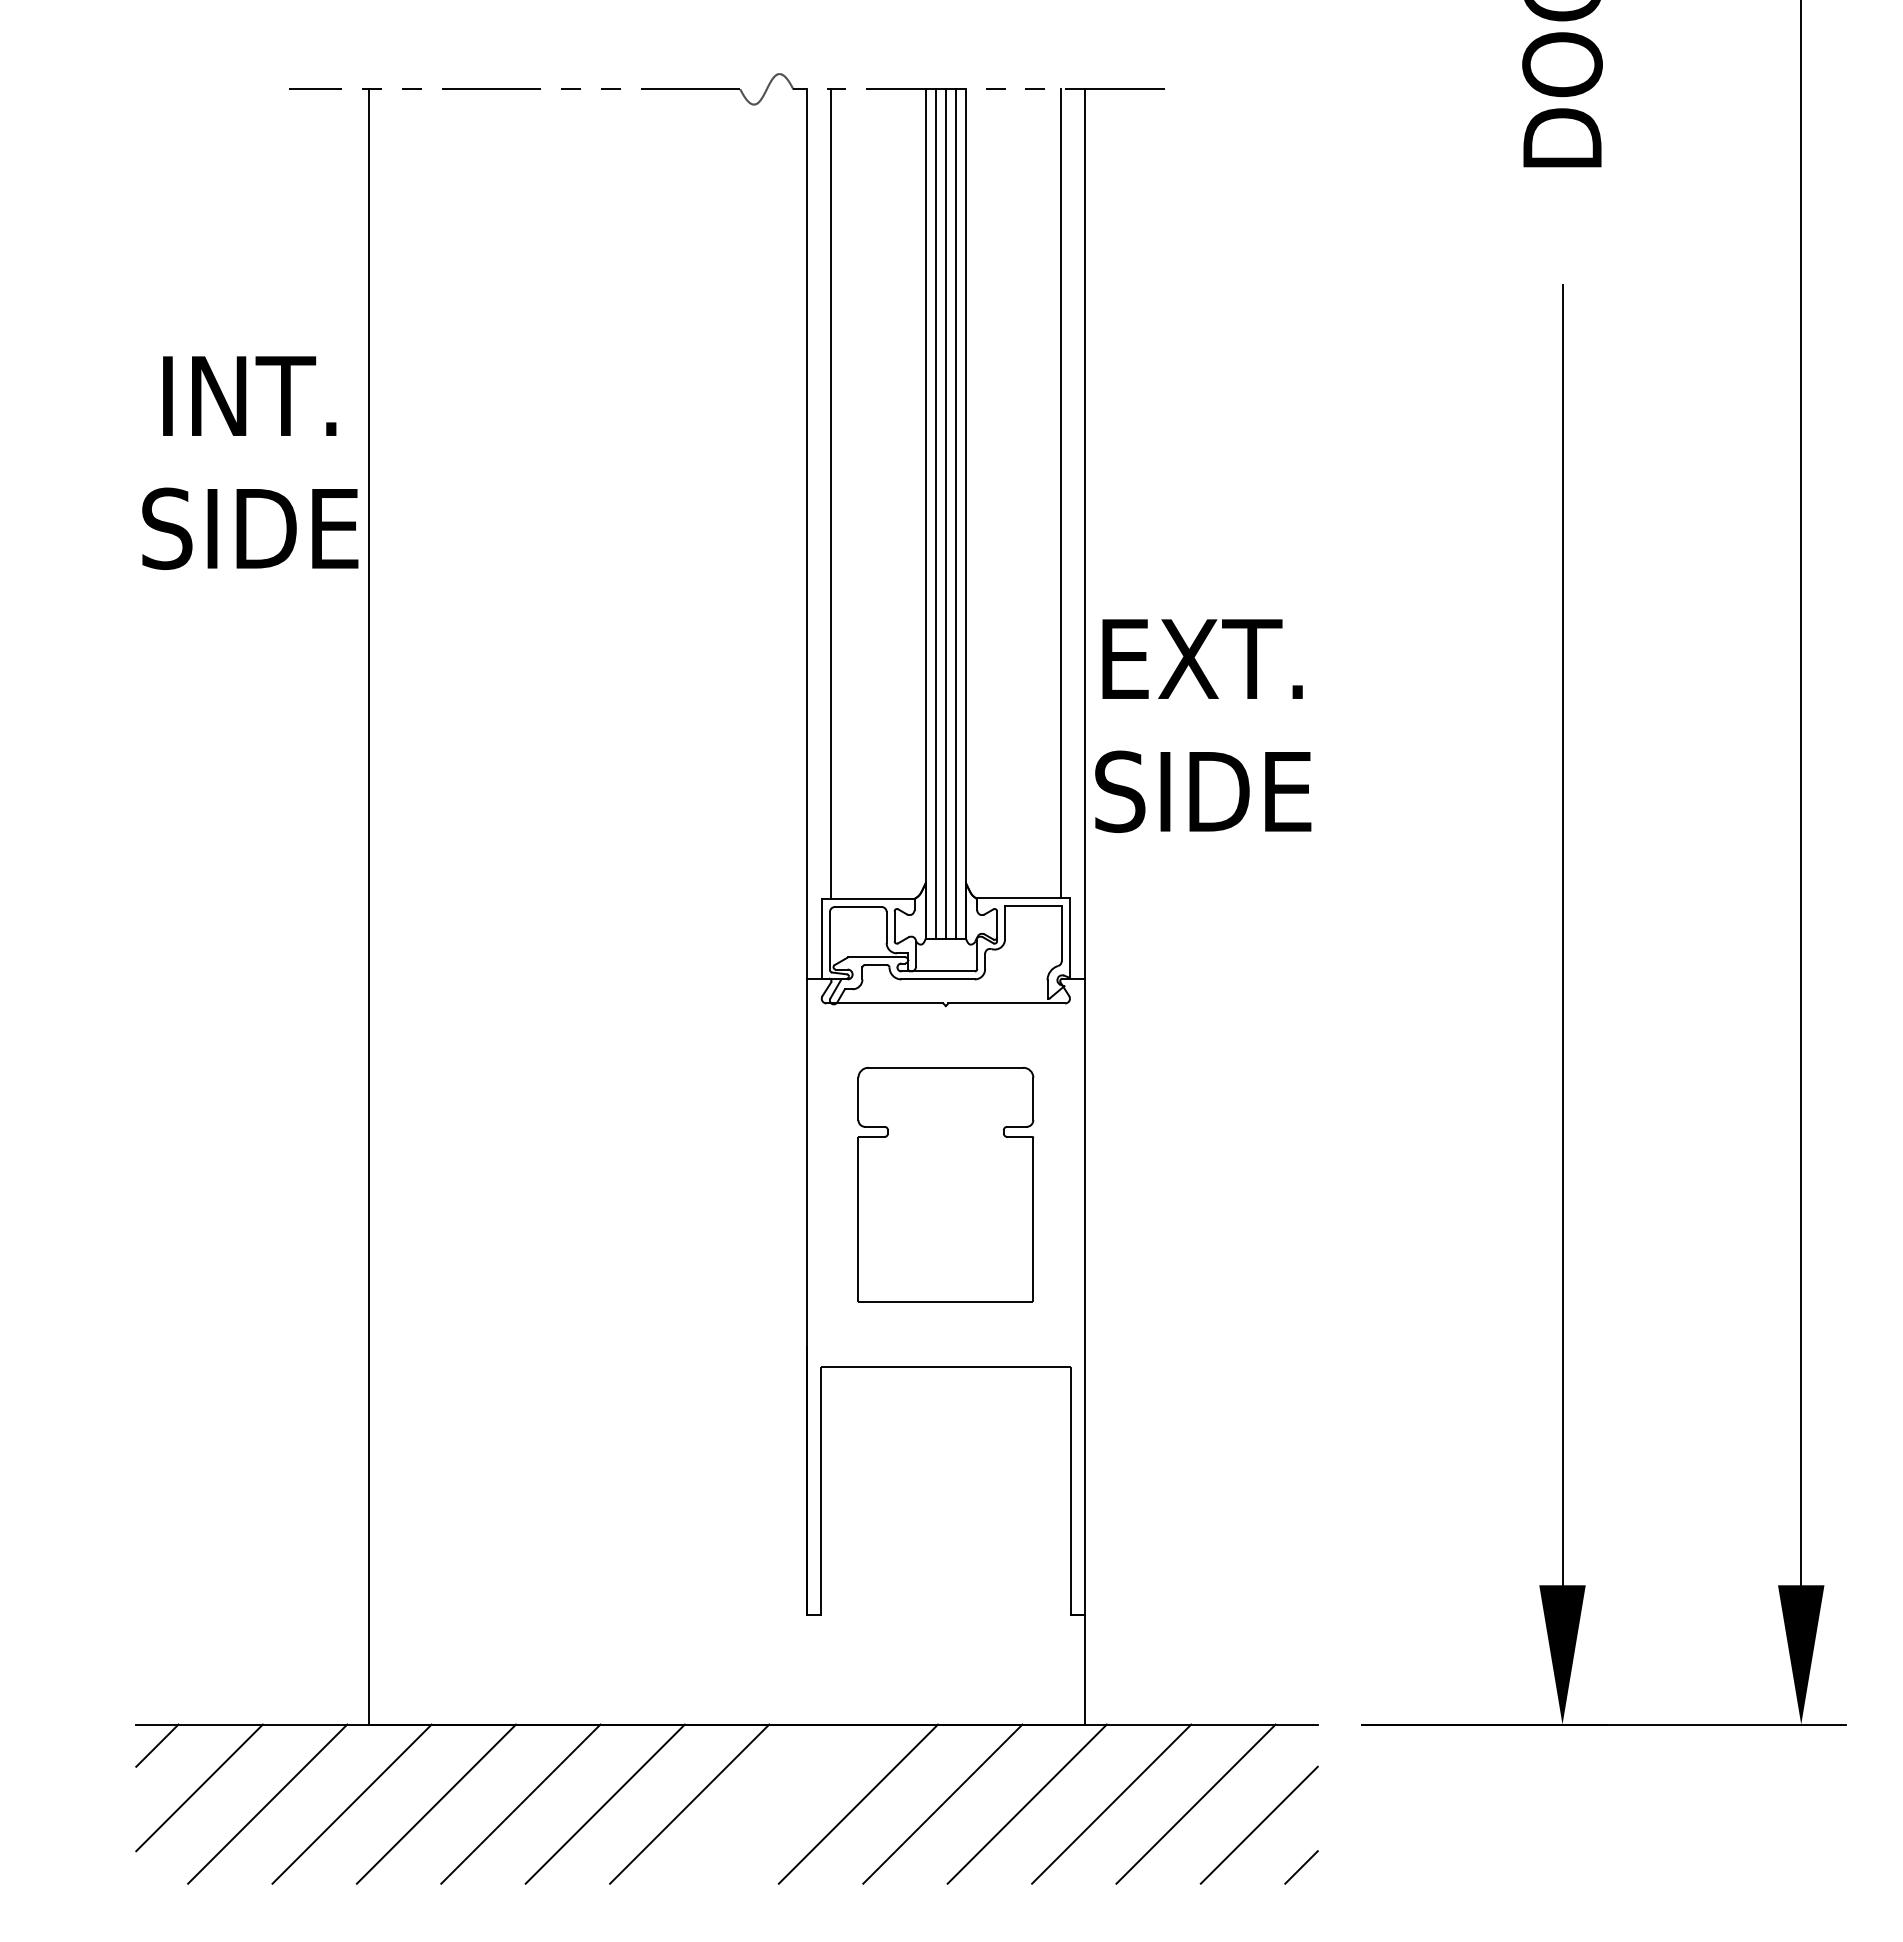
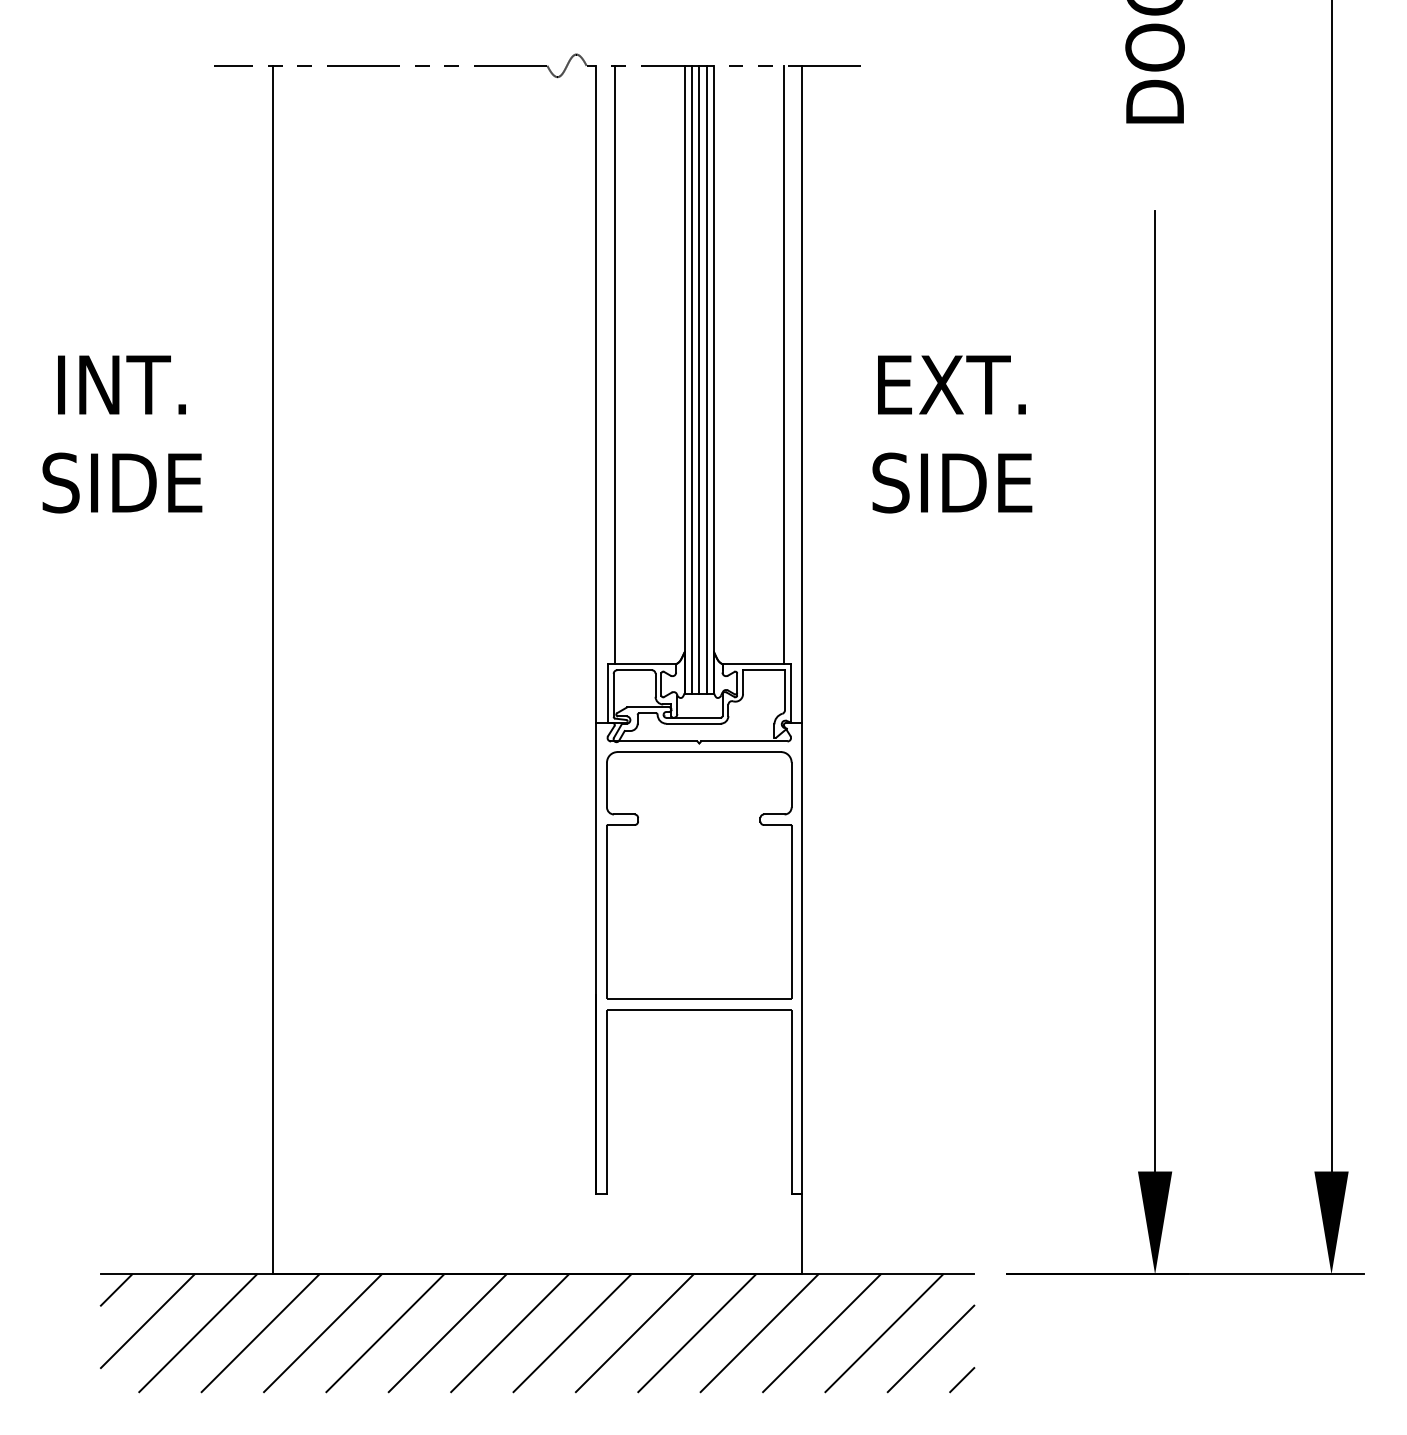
text: (250, 462) -> (122, 434), moved
text: (1203, 725) -> (952, 434), moved
part: (945, 1184) -> (699, 875), size x1.43
line: (773, 1803) -> (571, 1332), added

